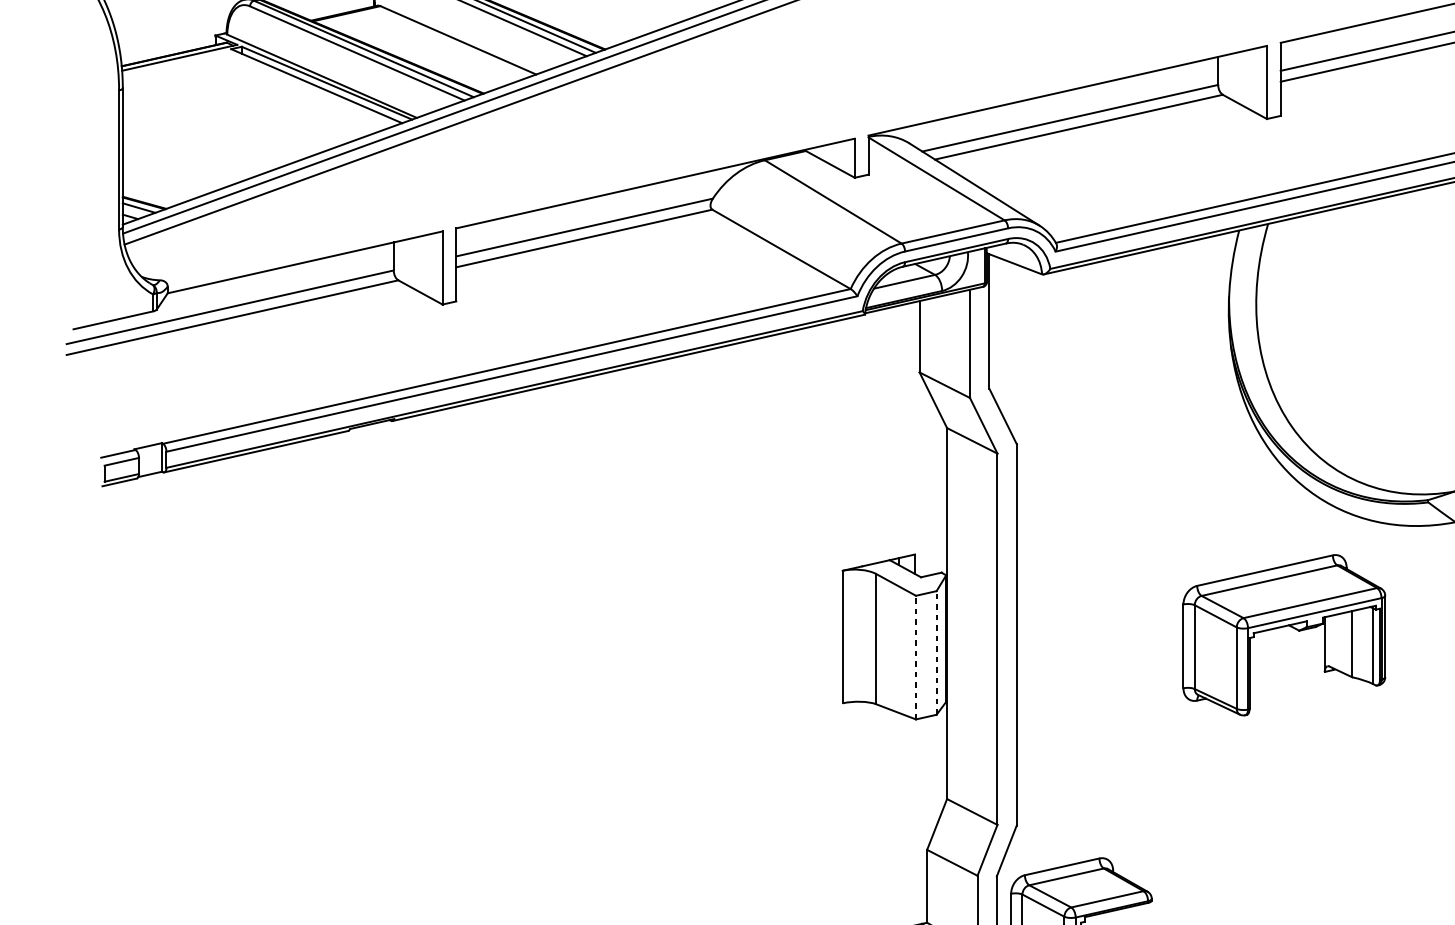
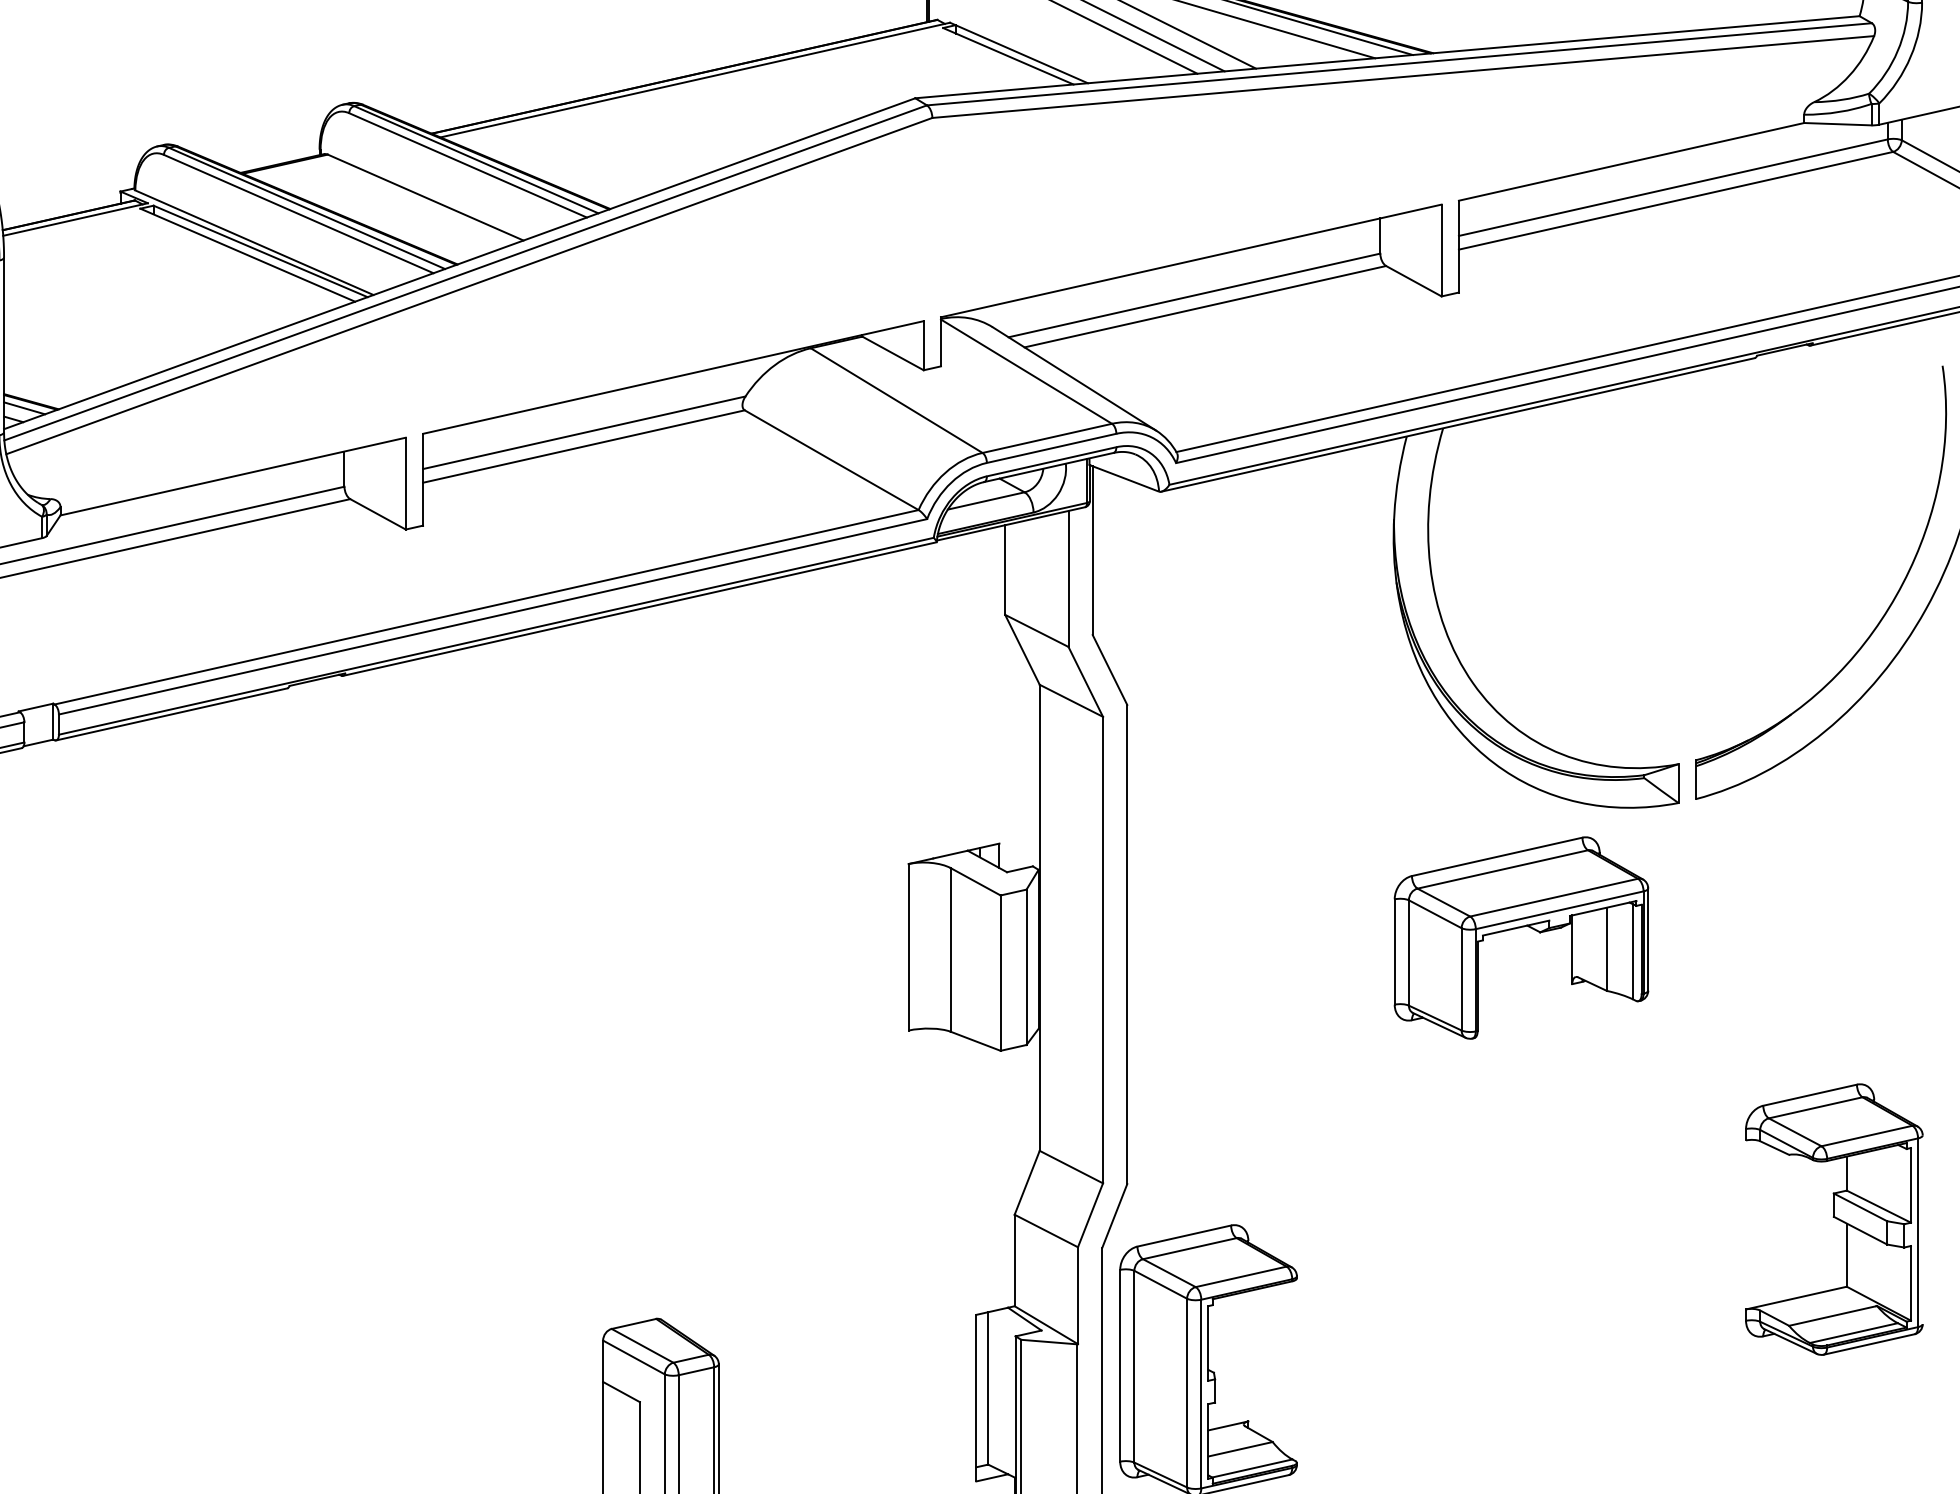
part: (1282, 627) -> (1519, 928), moved
line: (936, 653) -> (1026, 967), dashed -> solid
line: (915, 657) -> (1000, 973), dashed -> solid

